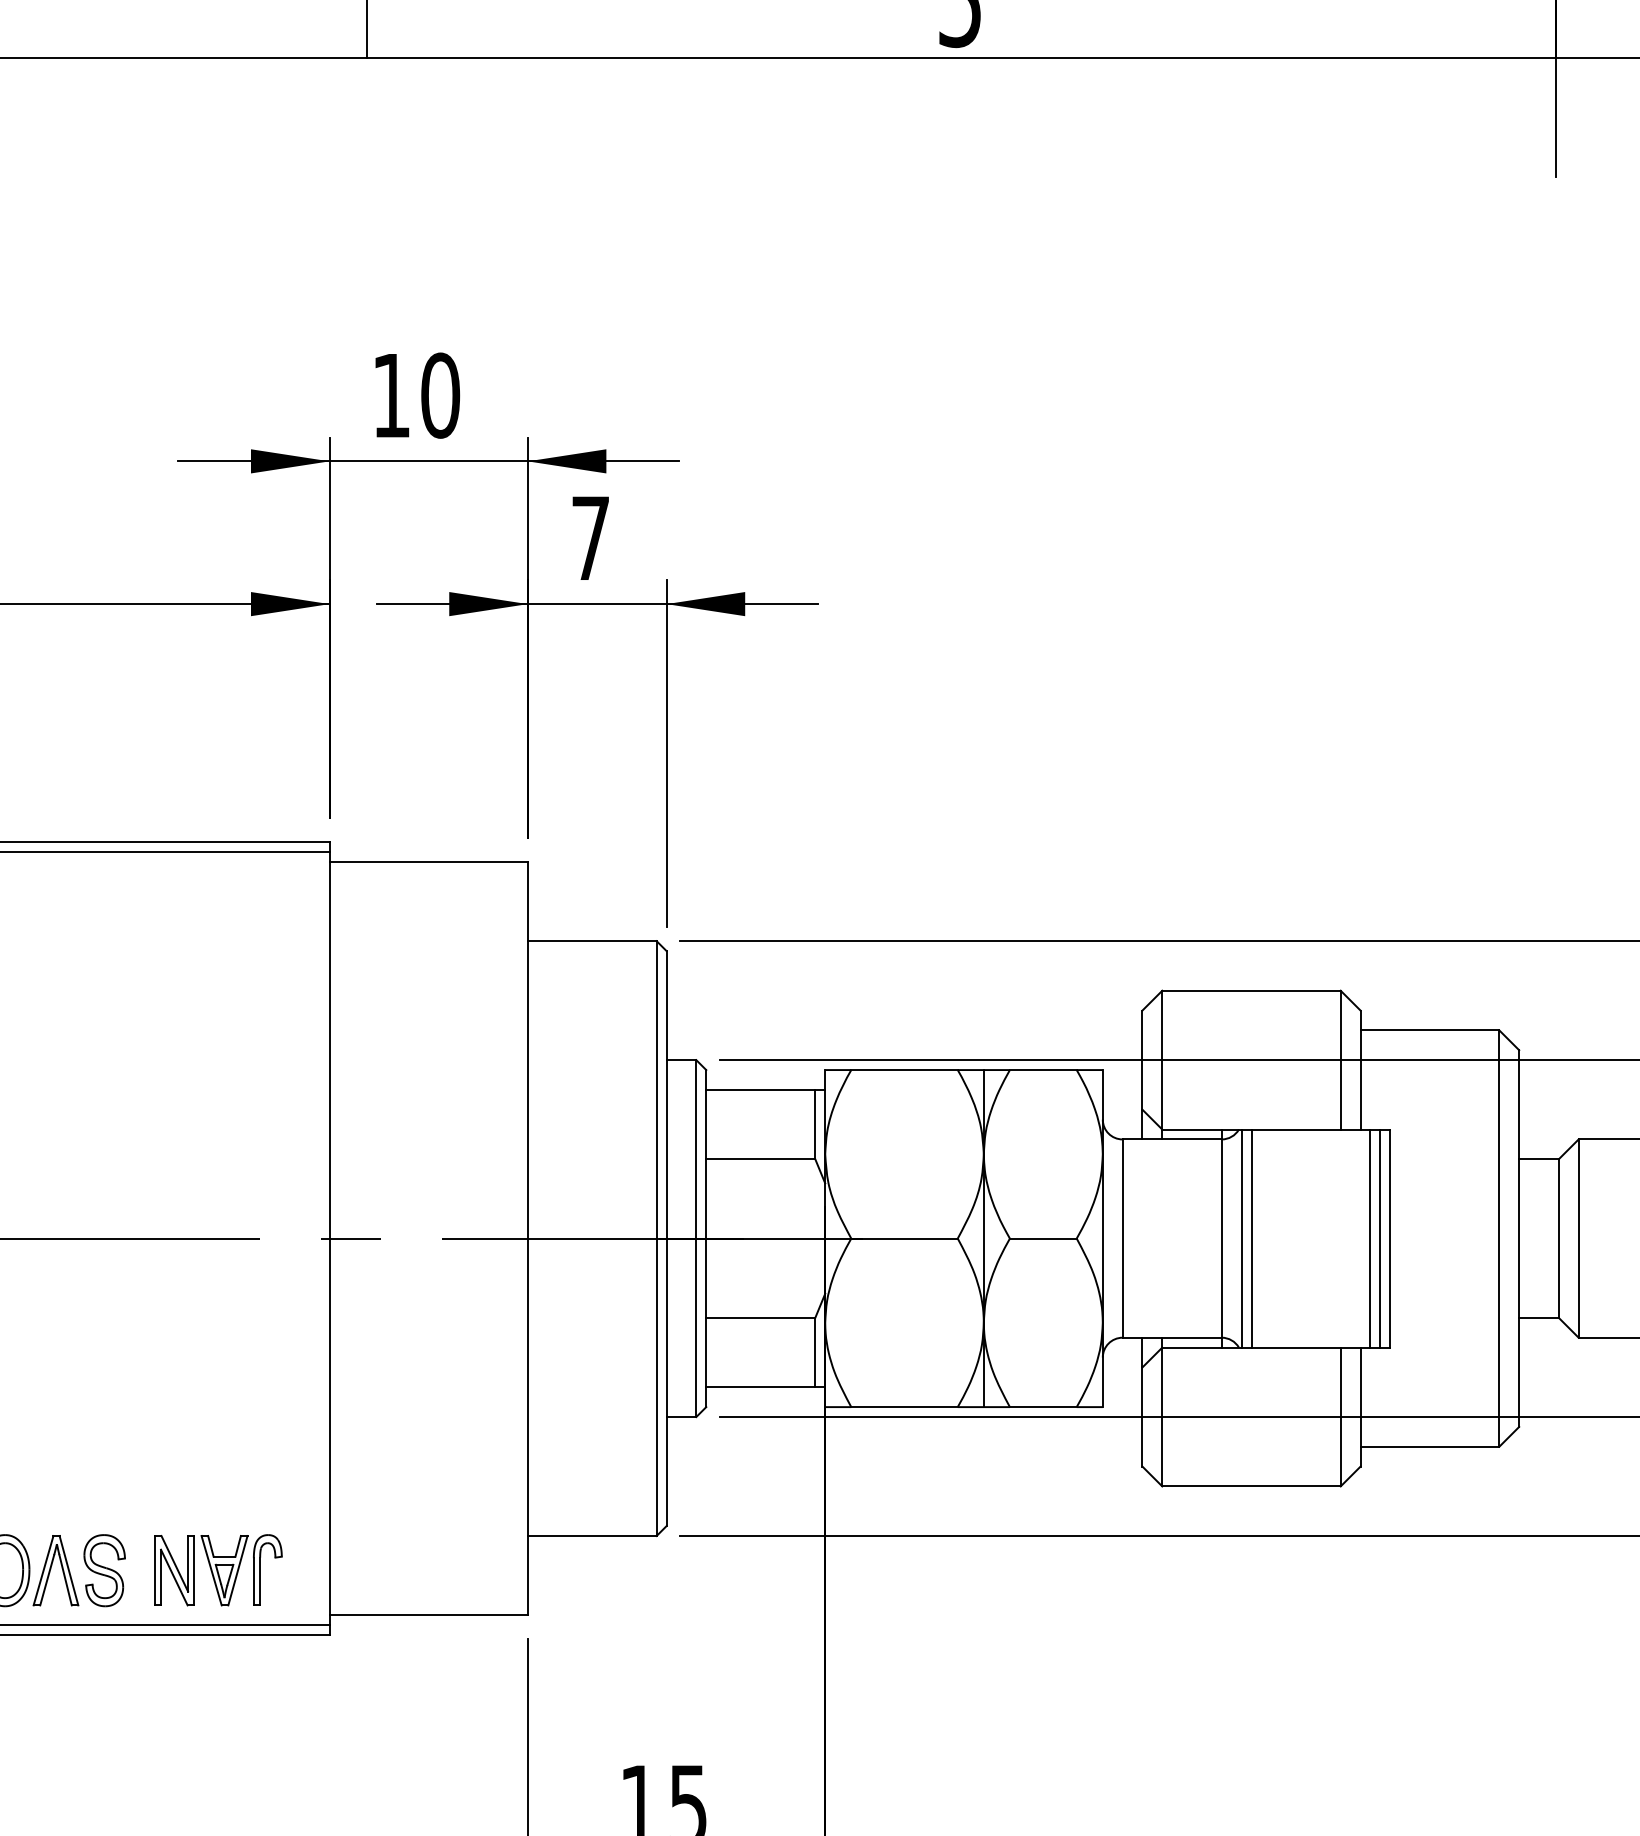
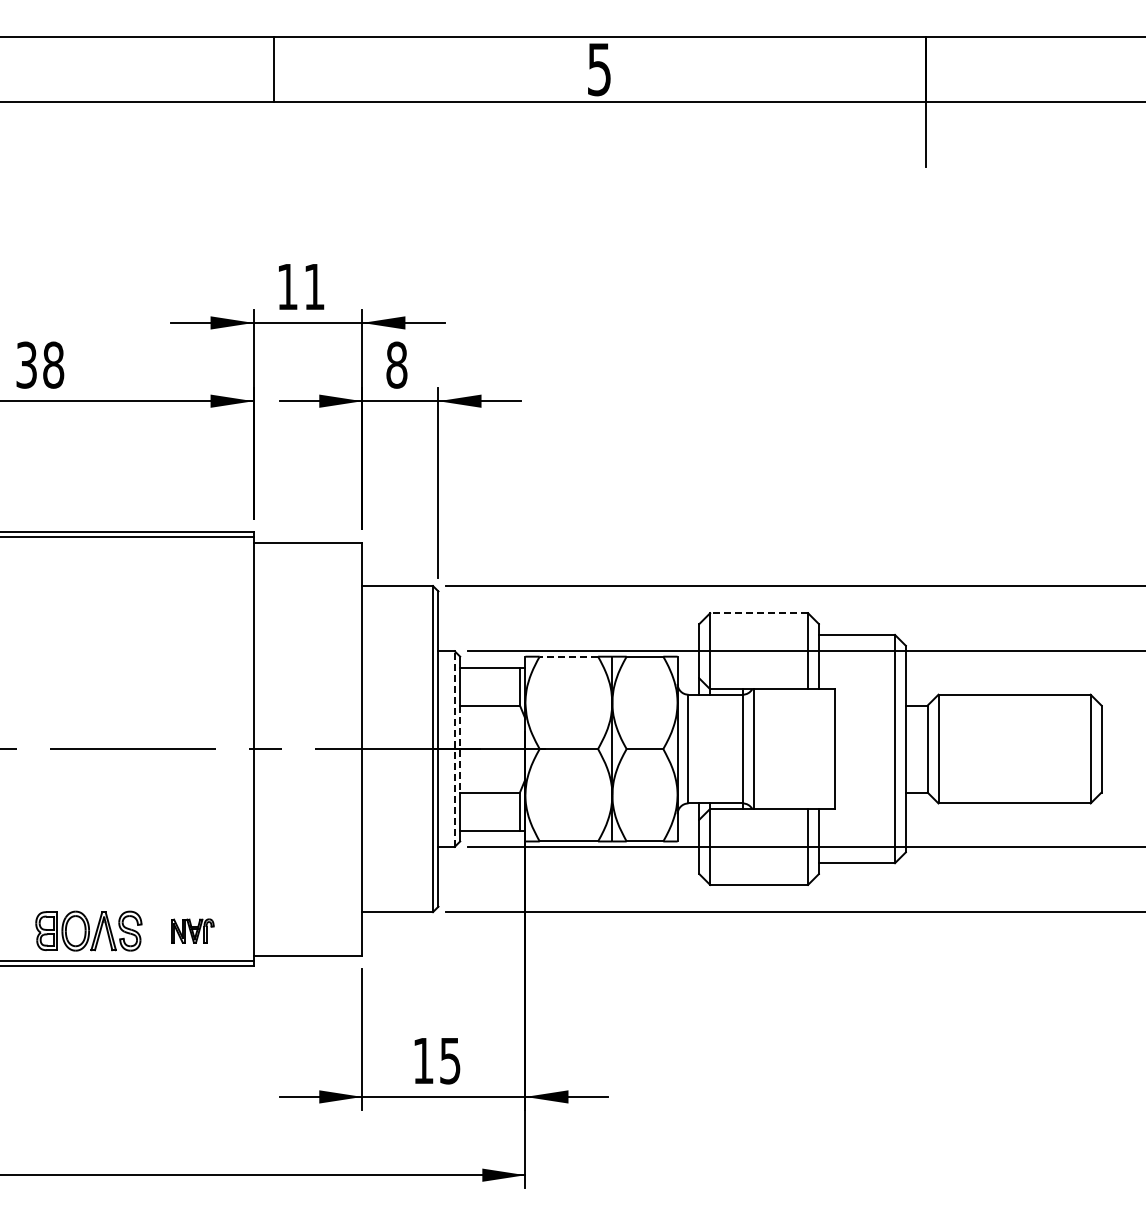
text: (440, 394) -> (314, 286), 10 -> 11
text: (590, 537) -> (396, 364), 7 -> 8
line: (1252, 991) -> (759, 613), solid -> dashed
line: (903, 1069) -> (568, 656), solid -> dashed
line: (1252, 1237) -> (759, 748), removed
line: (1370, 1237) -> (824, 748), removed
line: (1379, 1237) -> (829, 748), removed
line: (695, 1239) -> (454, 749), solid -> dashed
line: (706, 1239) -> (460, 749), solid -> dashed
part: (218, 1569) -> (192, 930), size x0.6

